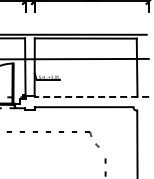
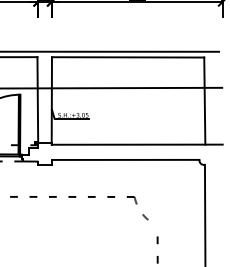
line: (91, 96) -> (136, 143), dashed -> solid

